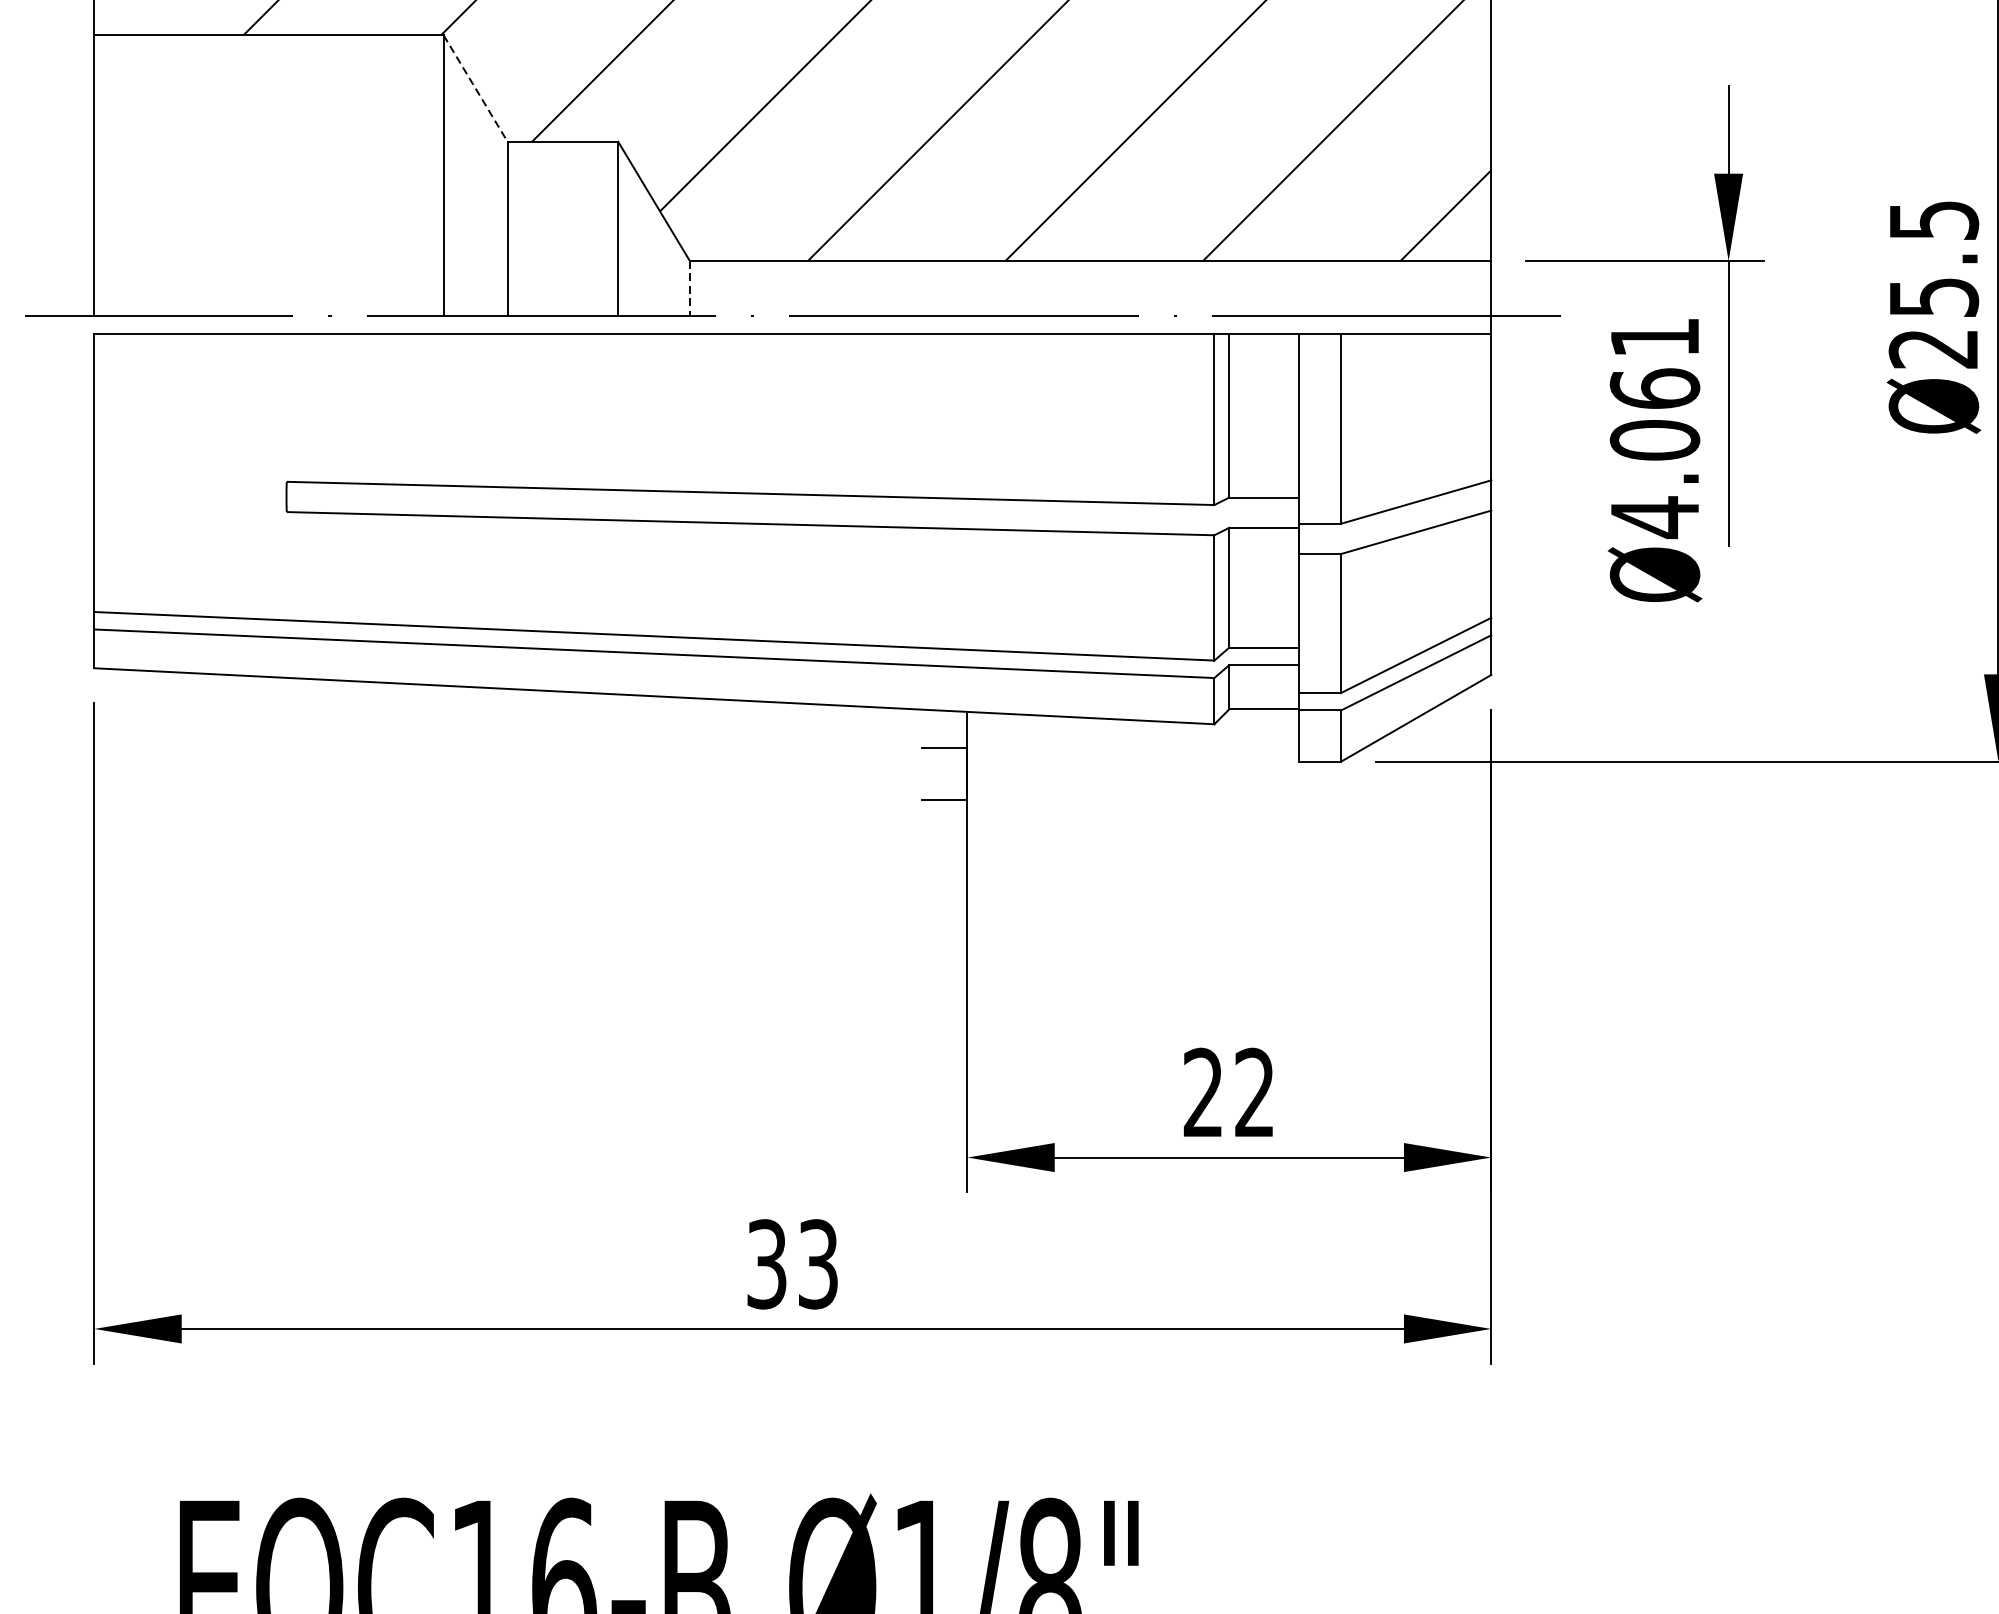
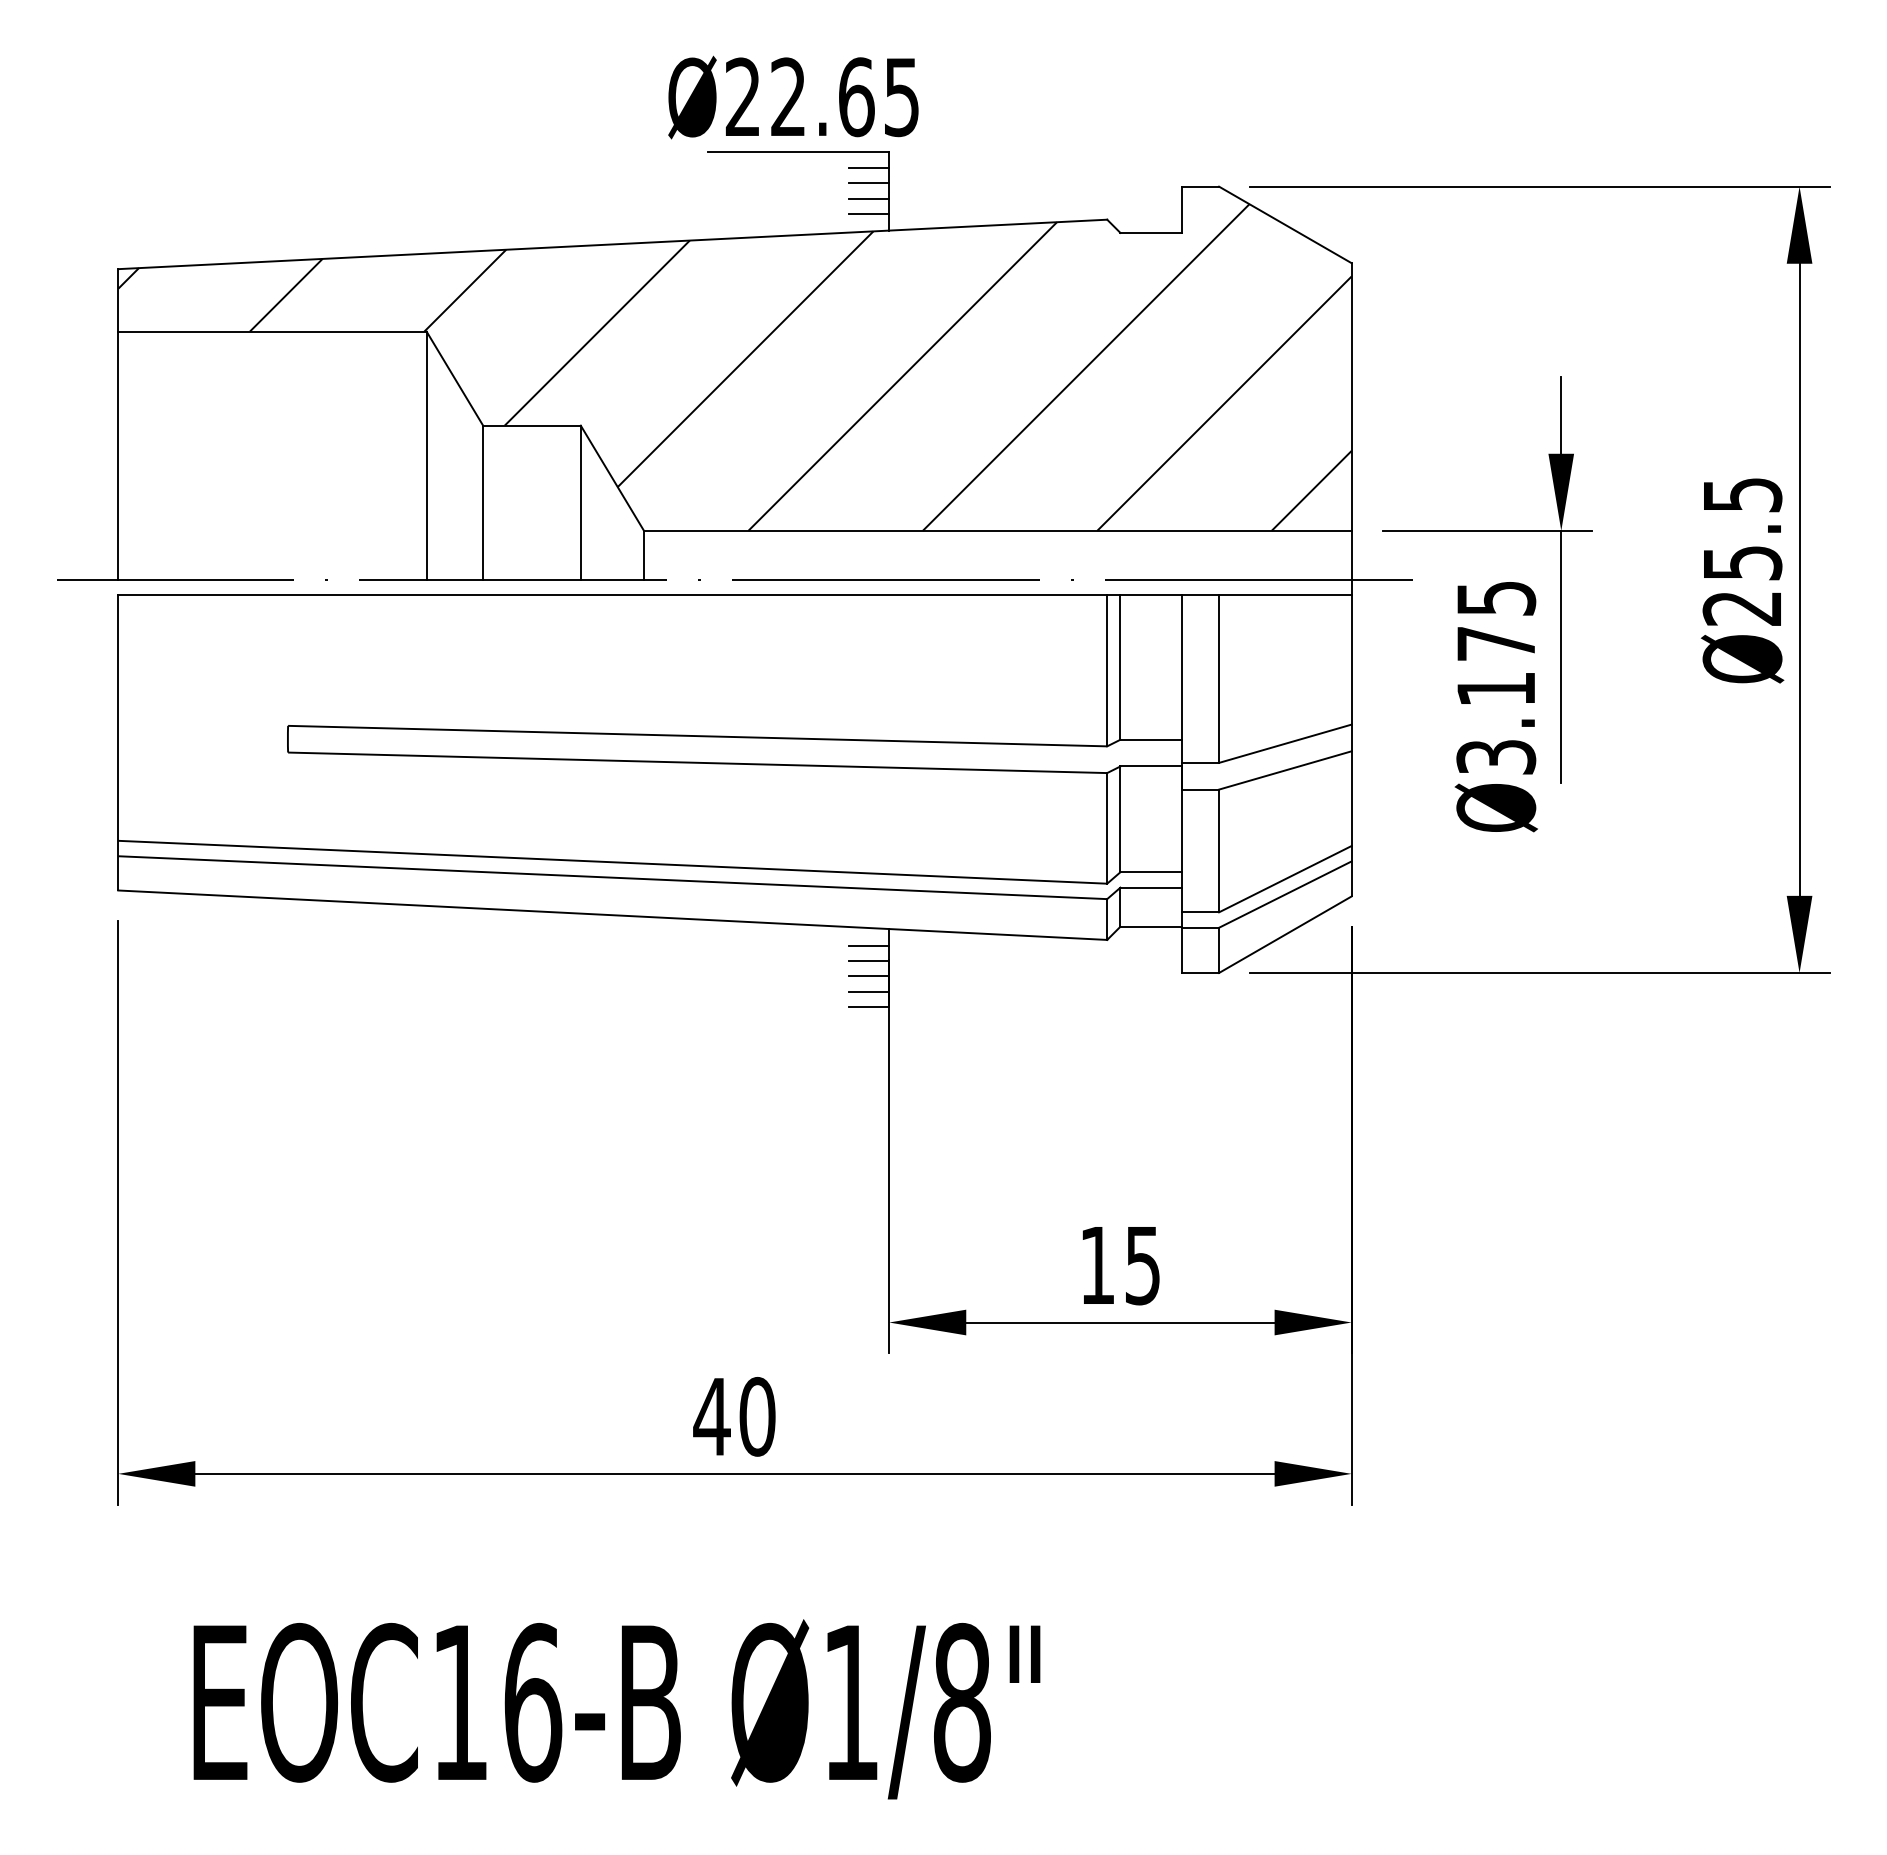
line: (475, 88) -> (454, 378), dashed -> solid
line: (690, 288) -> (644, 555), dashed -> solid
text: (1655, 429) -> (1496, 679), Ø4.061 -> Ø3.175
line: (944, 730) -> (868, 945), added
line: (944, 765) -> (868, 976), added
line: (944, 782) -> (868, 991), added
text: (1228, 1092) -> (1119, 1265), 22 -> 15
text: (792, 1263) -> (734, 1416), 33 -> 40

